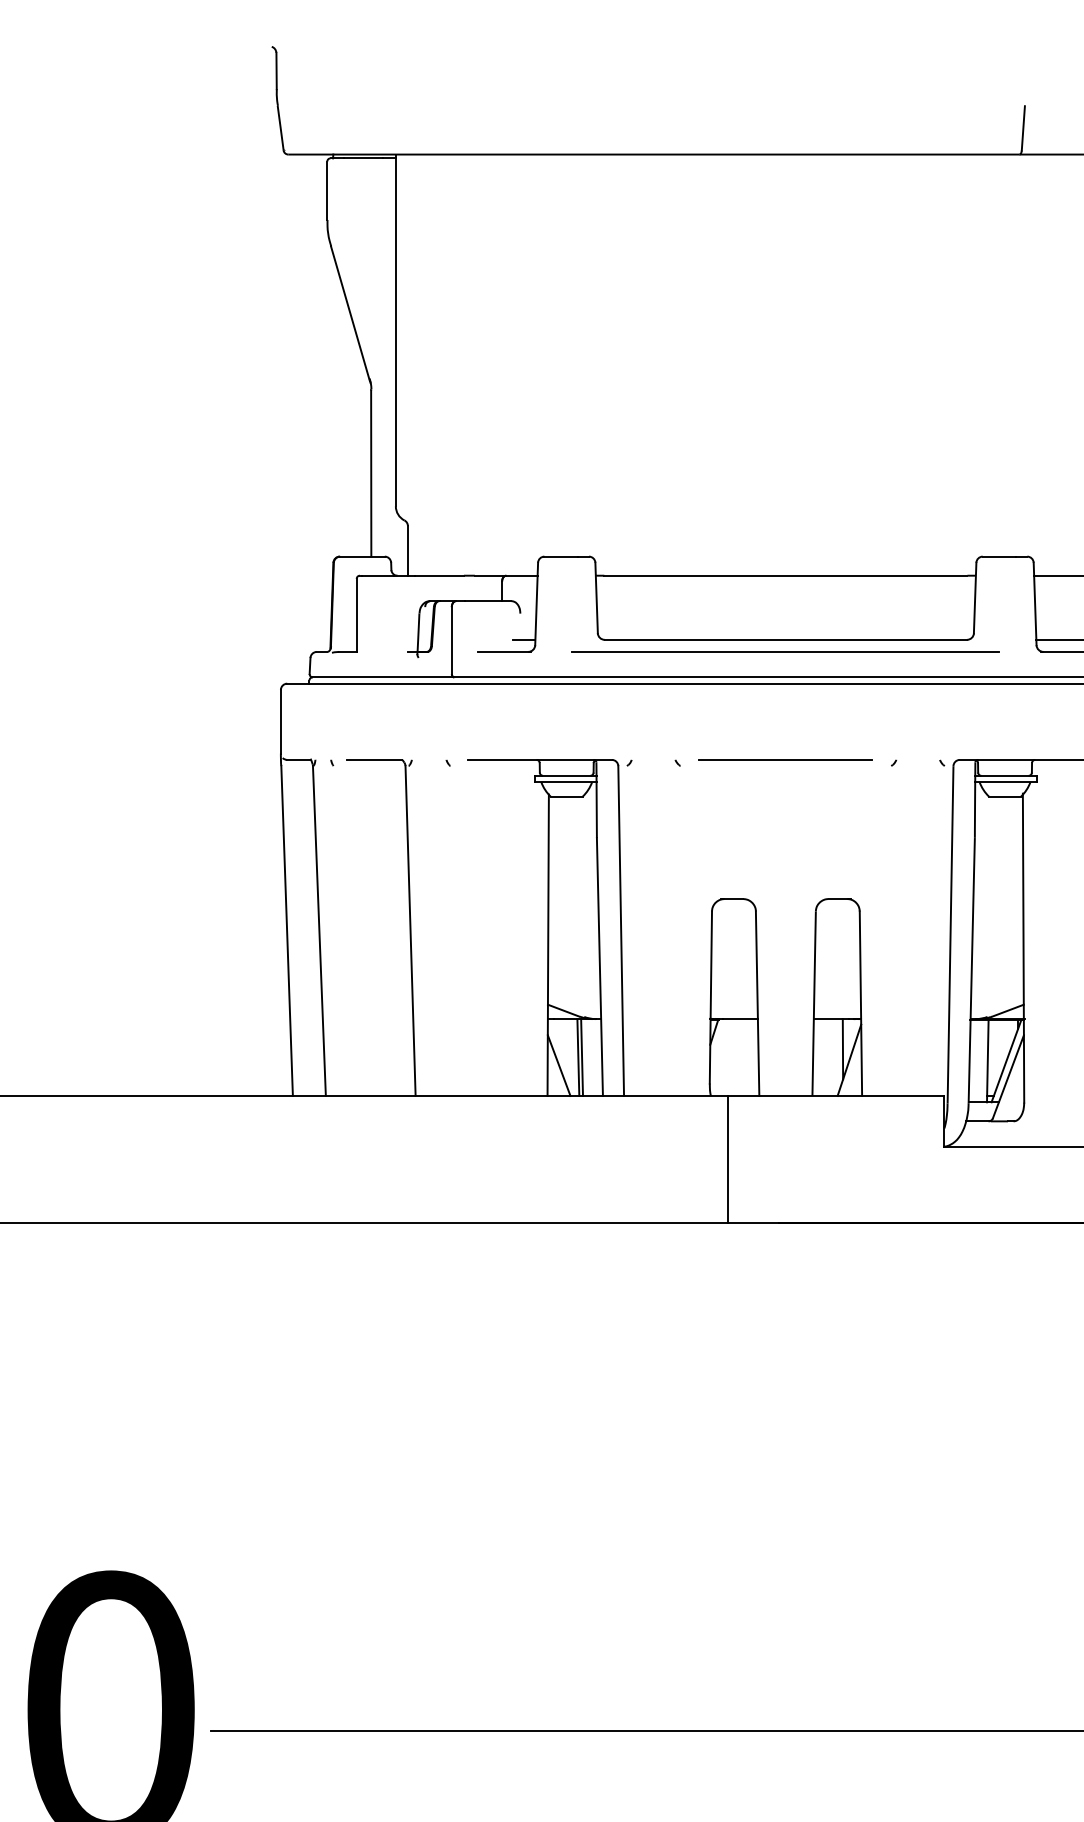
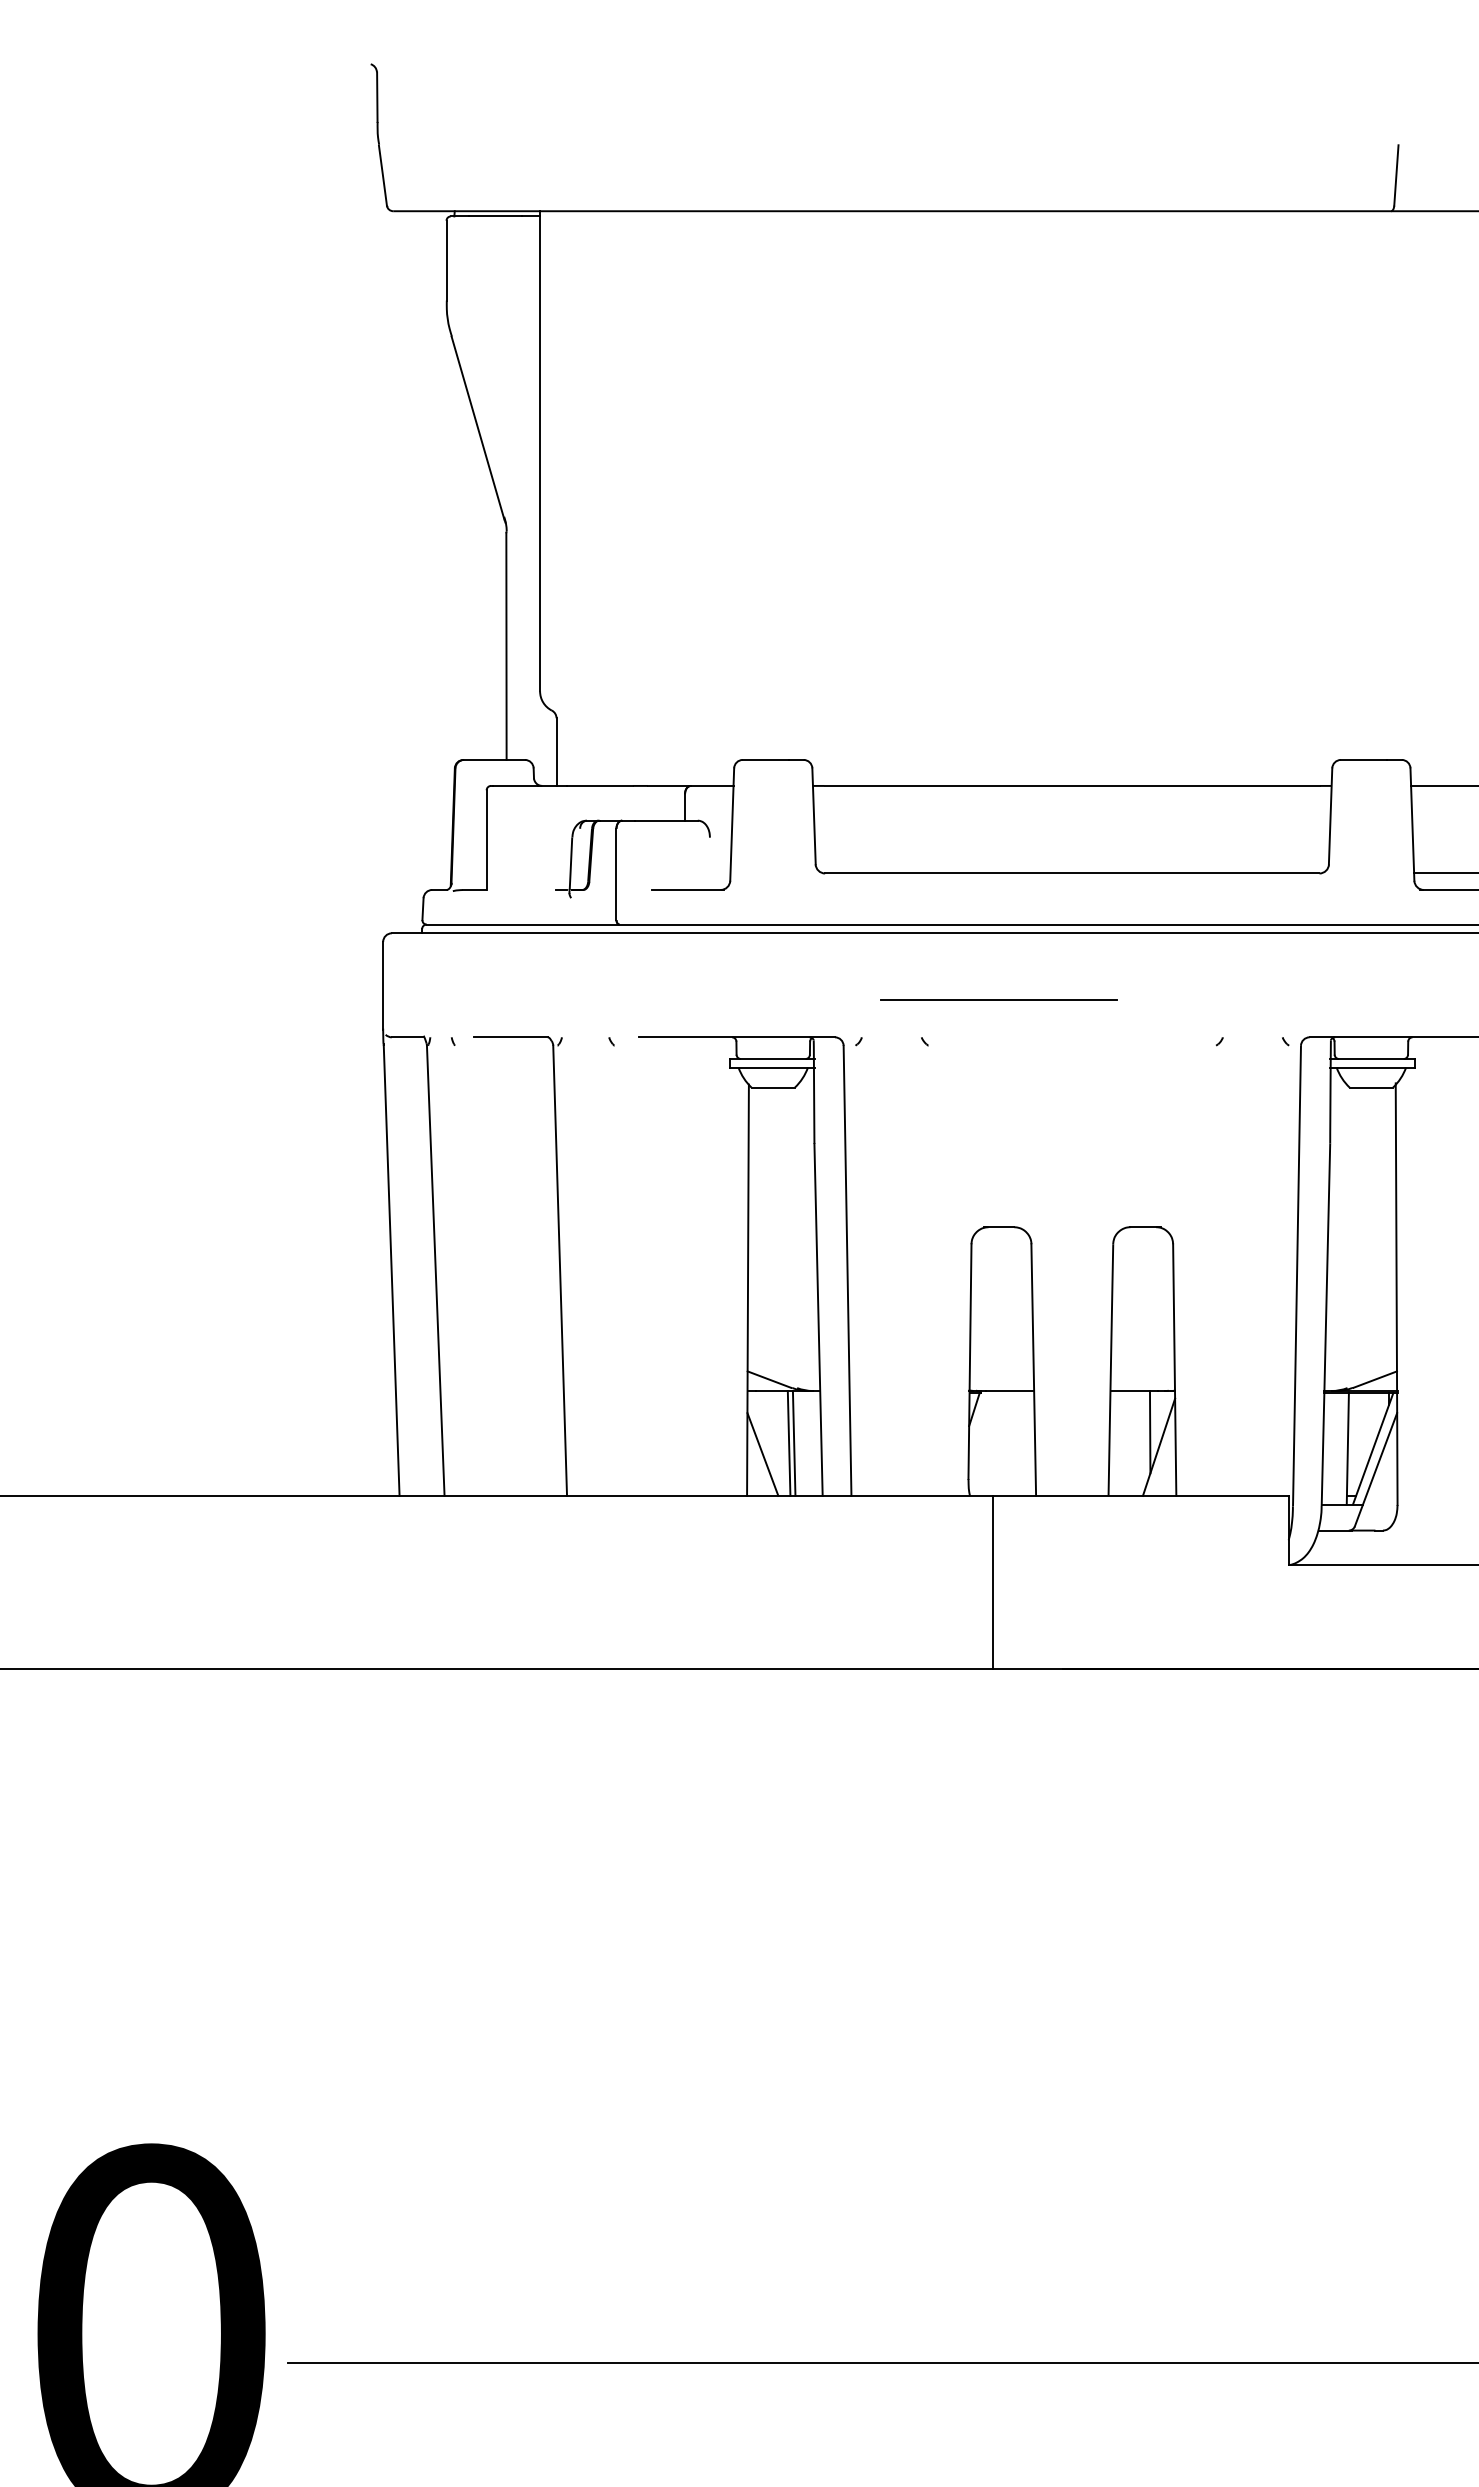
line: (523, 639) -> (714, 873), removed
line: (786, 651) -> (1072, 889), removed
line: (785, 759) -> (998, 999), moved

